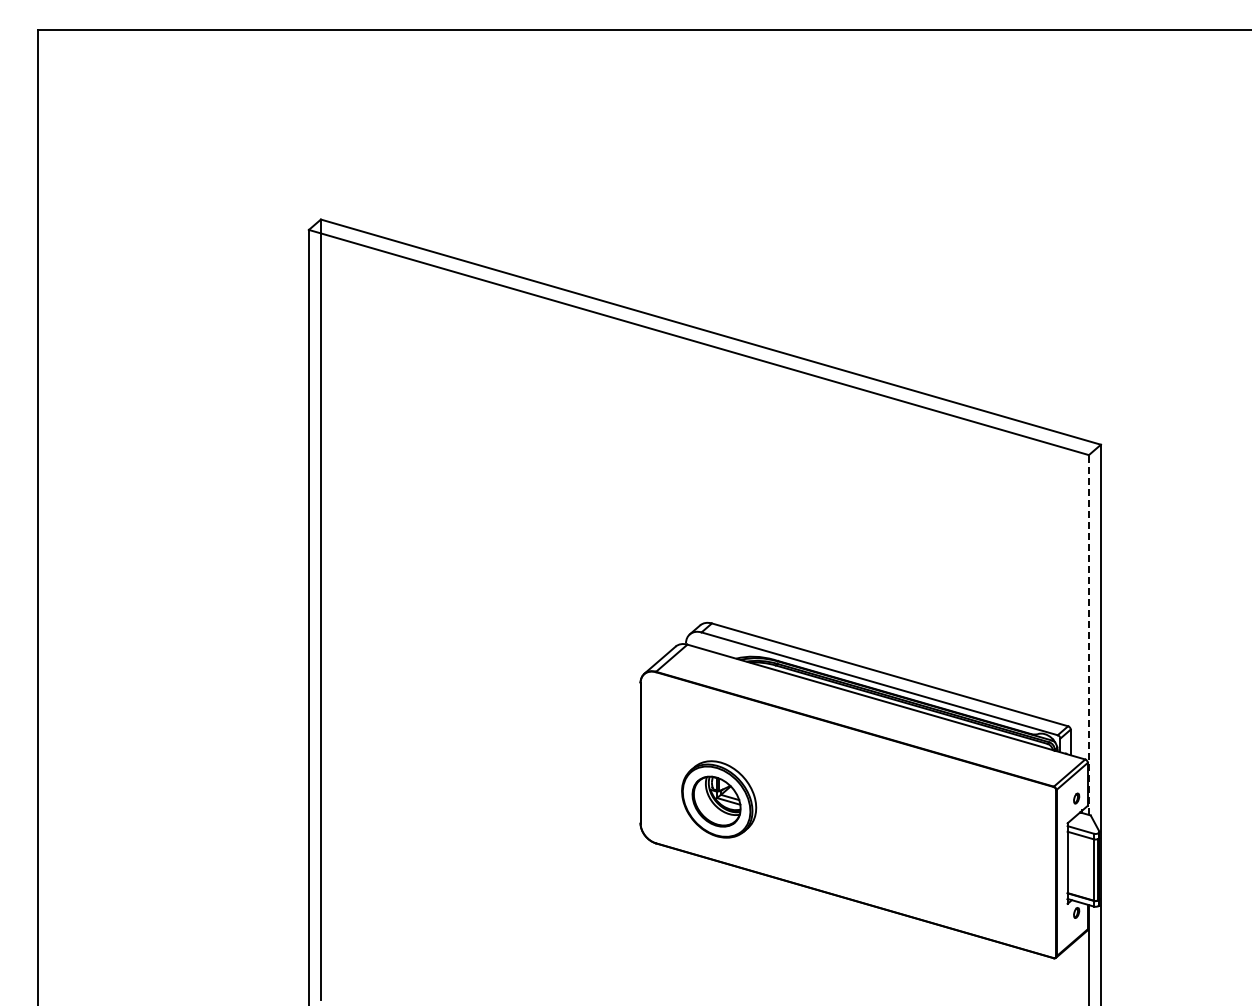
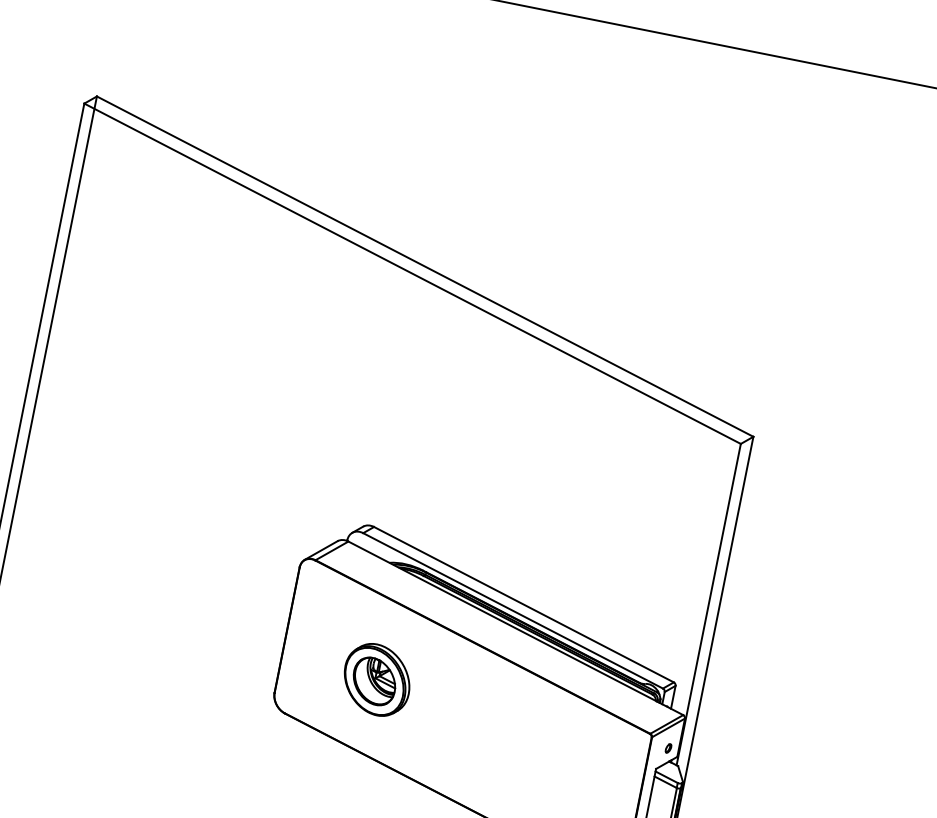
line: (1088, 635) -> (708, 604), dashed -> solid
part: (719, 799) -> (377, 680), moved

